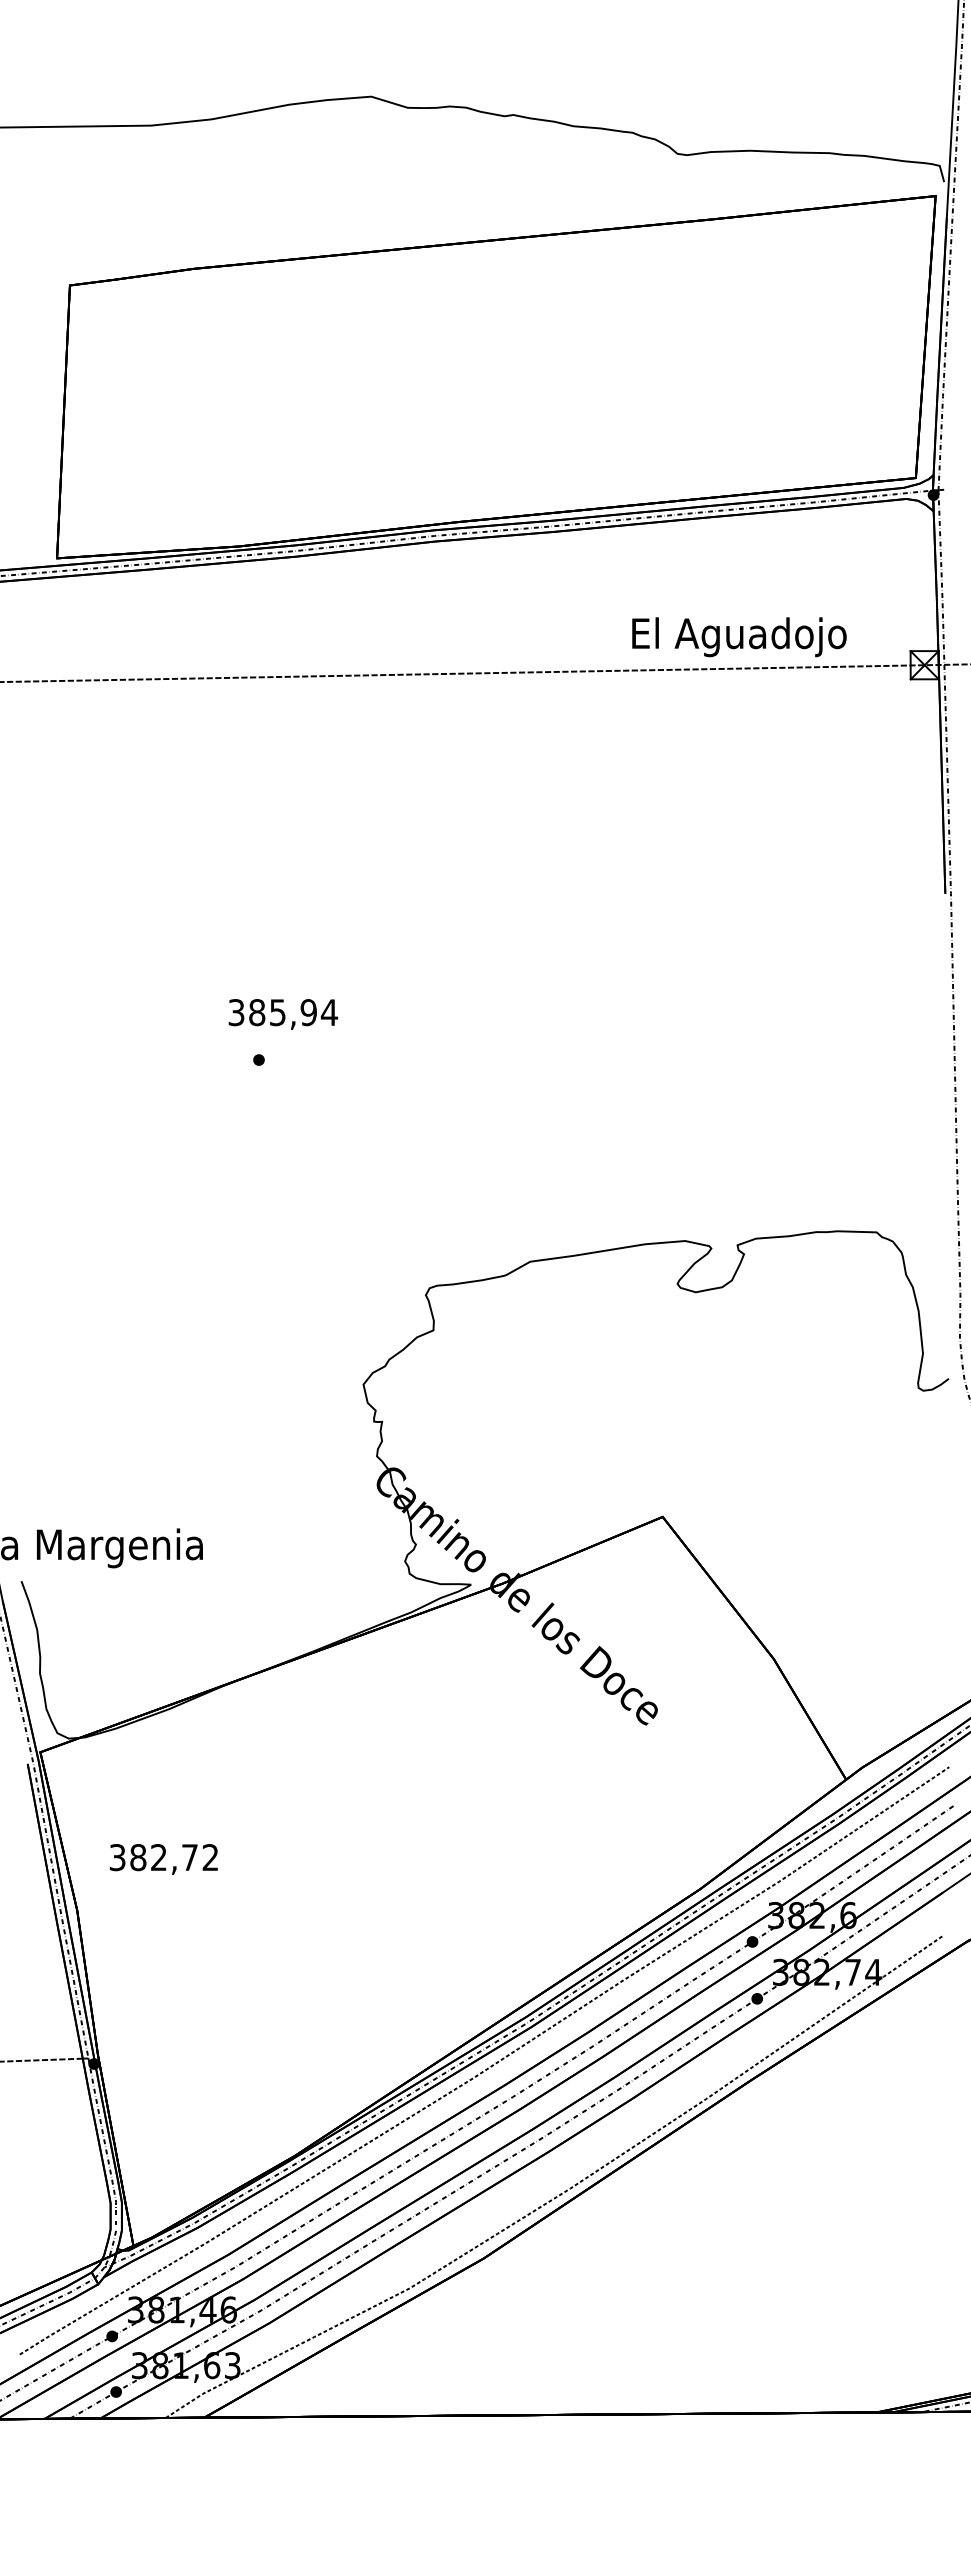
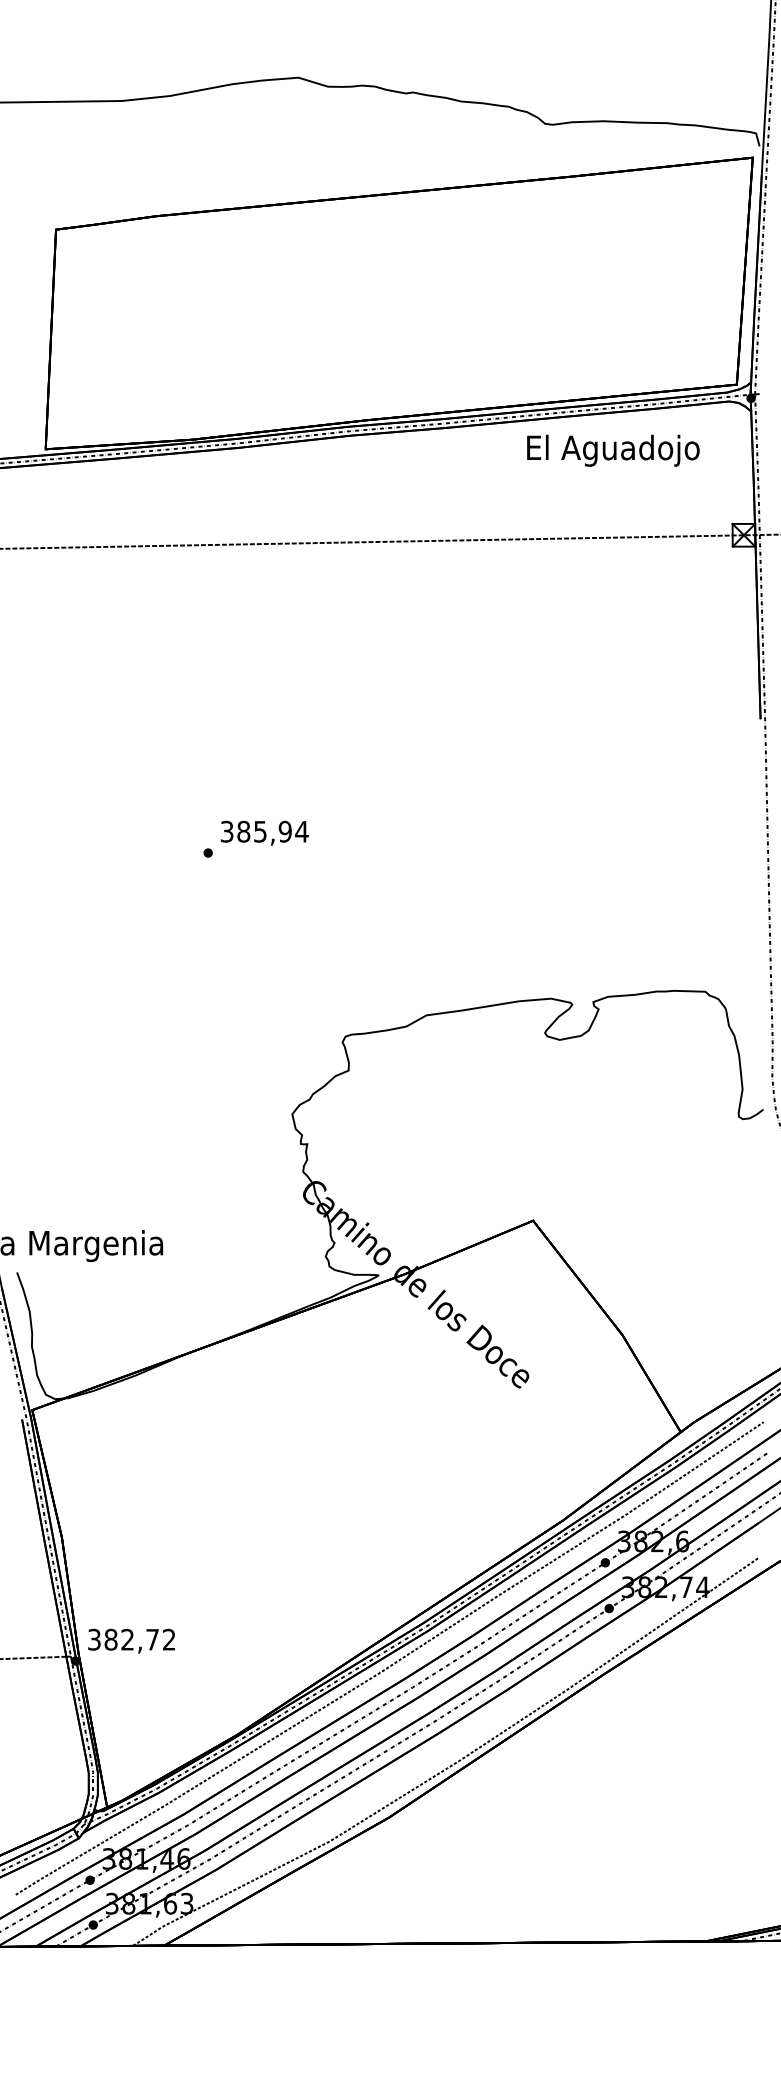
text: (739, 637) -> (613, 451), moved
text: (283, 1014) -> (264, 833), moved
text: (163, 1859) -> (131, 1641), moved

